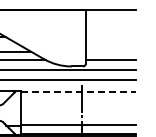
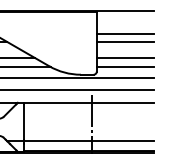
line: (110, 30) -> (124, 34), added
line: (110, 37) -> (124, 42), added
line: (110, 51) -> (124, 57), added
line: (79, 91) -> (89, 102), dashed -> solid

